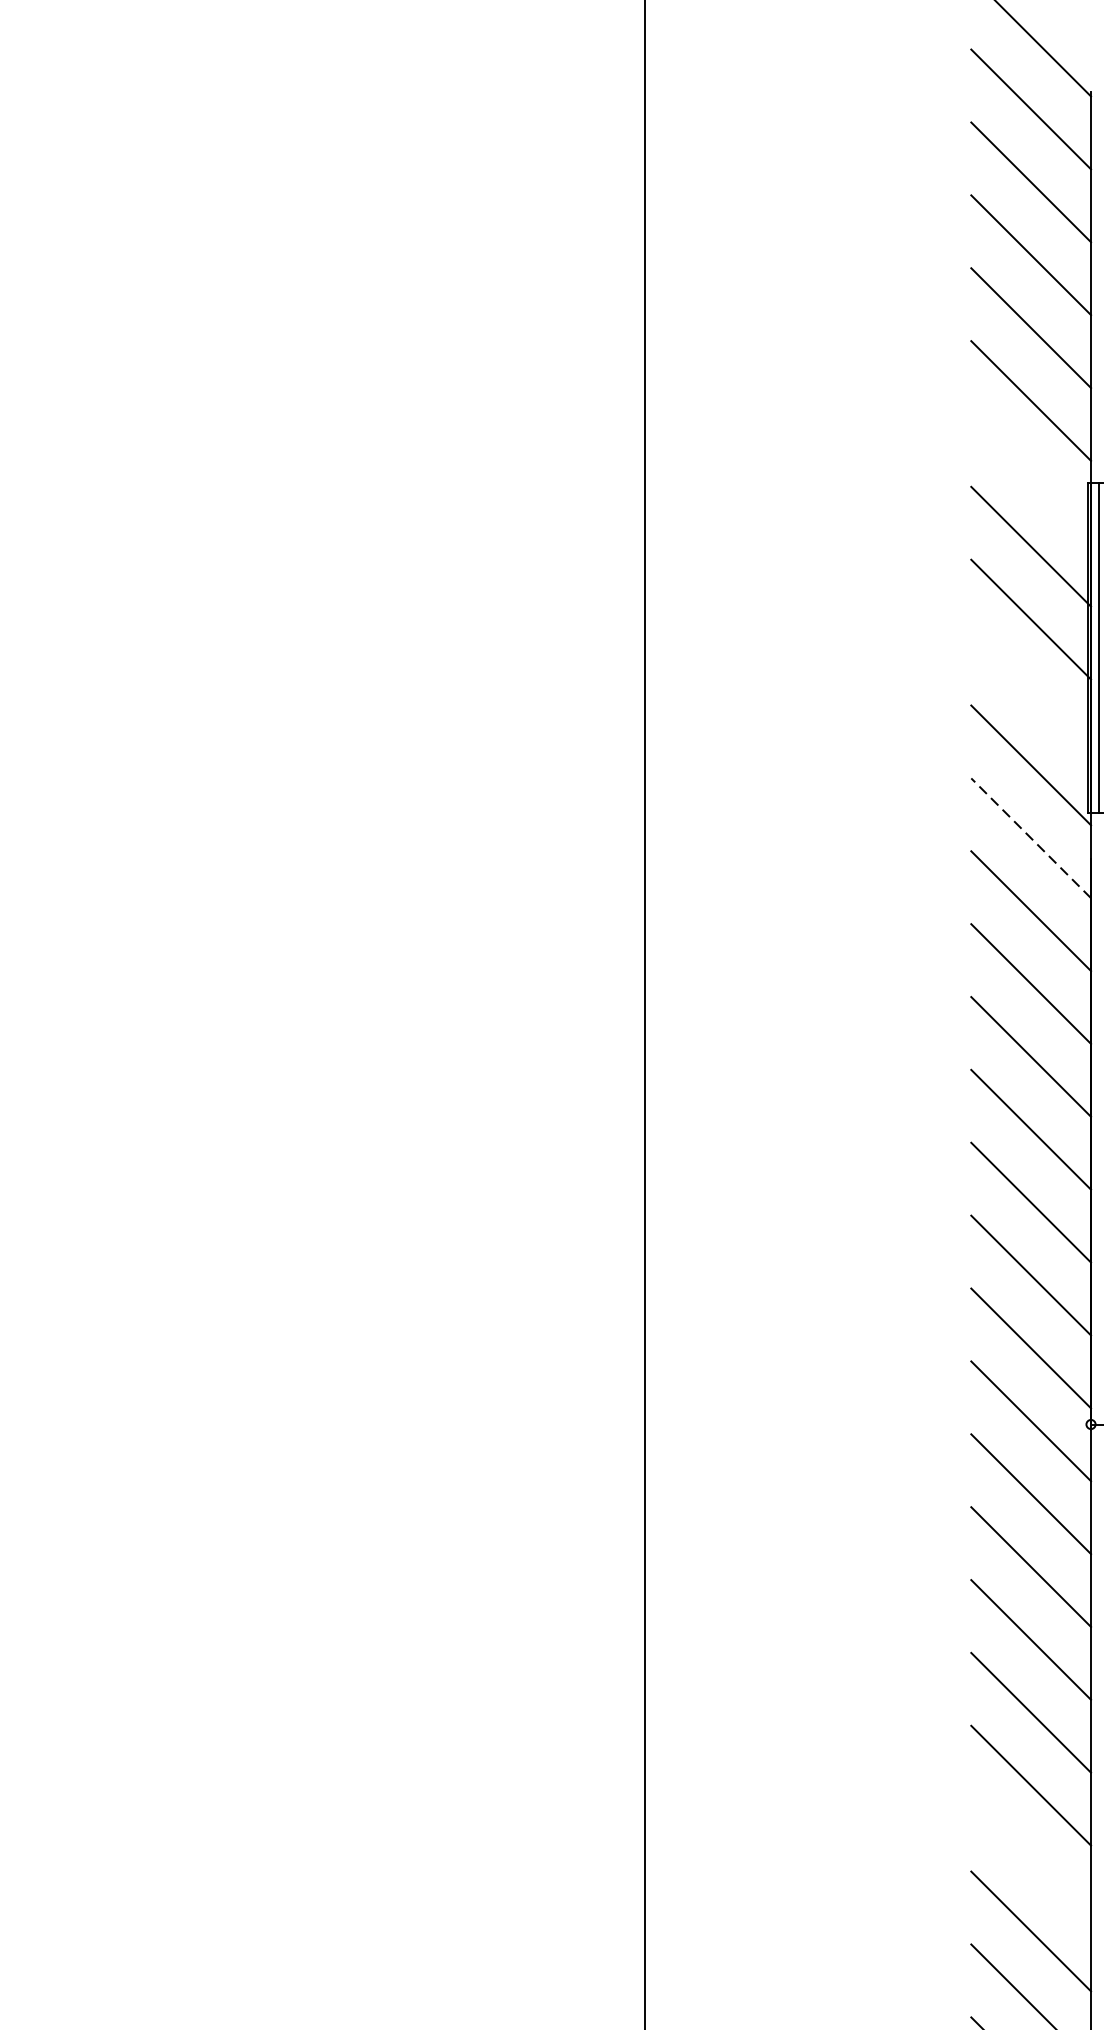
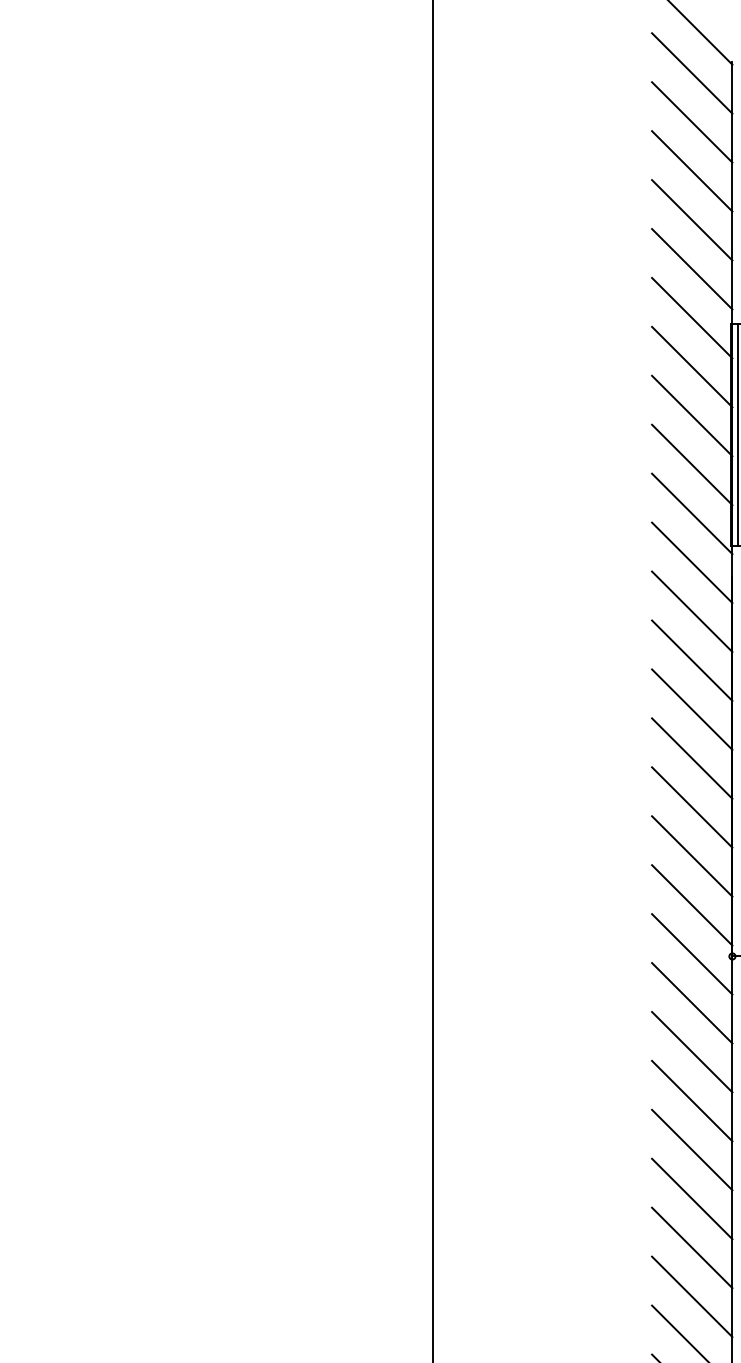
line: (1031, 472) -> (692, 317), added
line: (1031, 691) -> (692, 464), added
line: (1031, 837) -> (692, 562), dashed -> solid
line: (1031, 1857) -> (692, 1247), added

